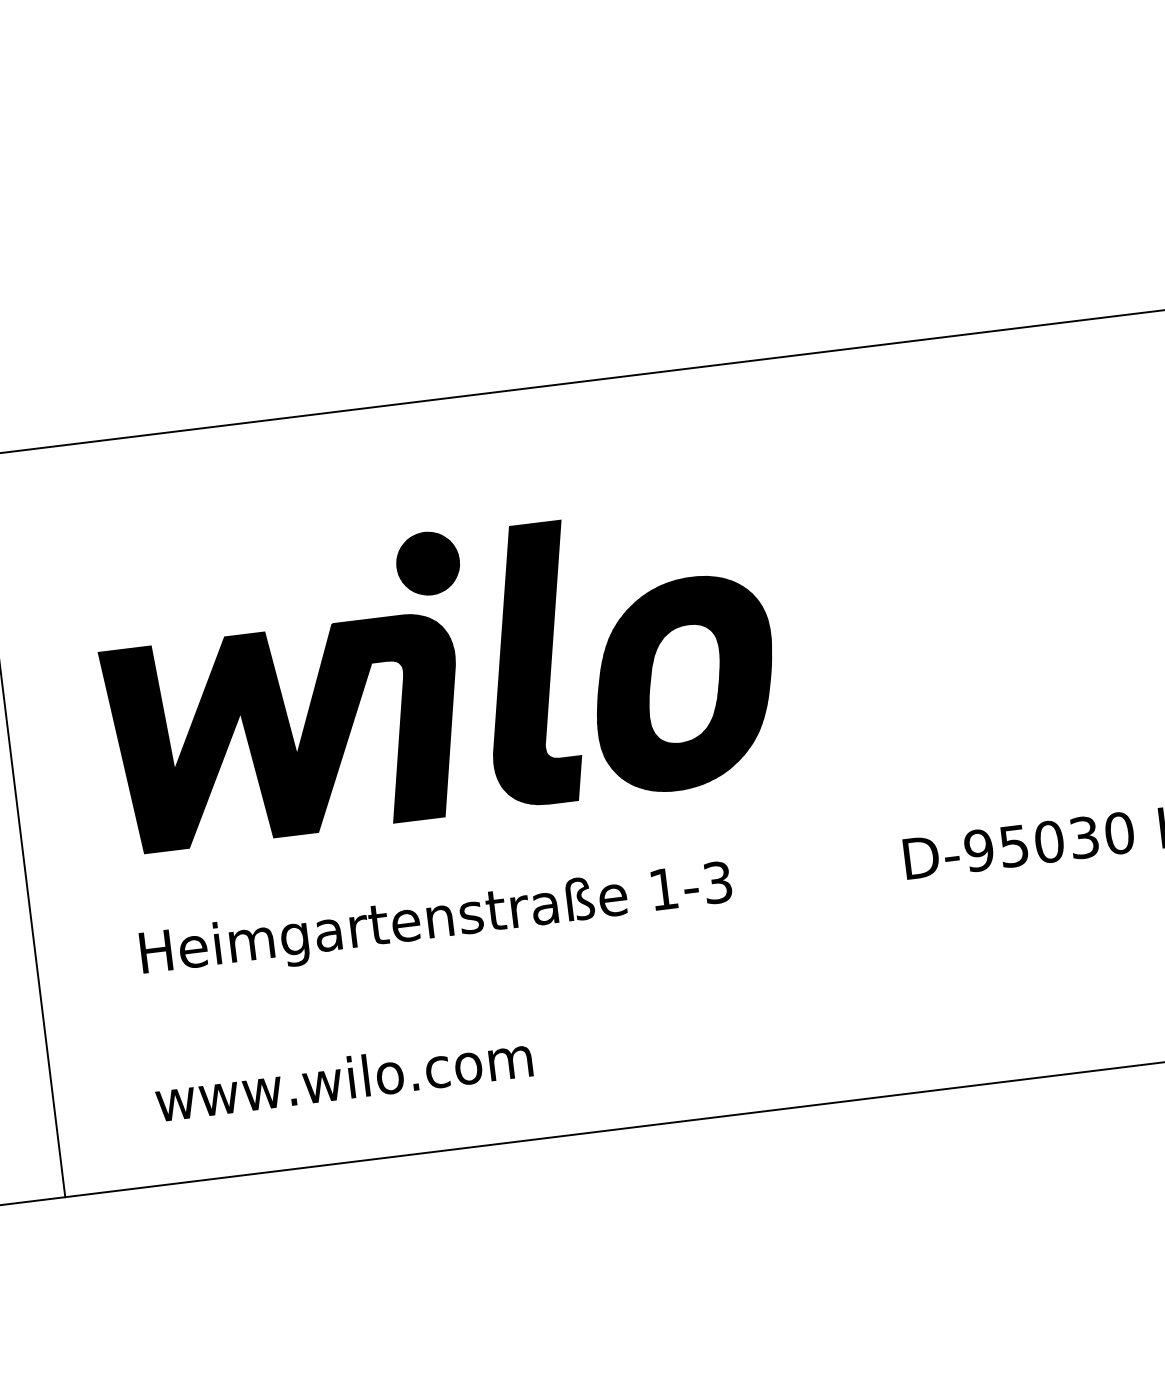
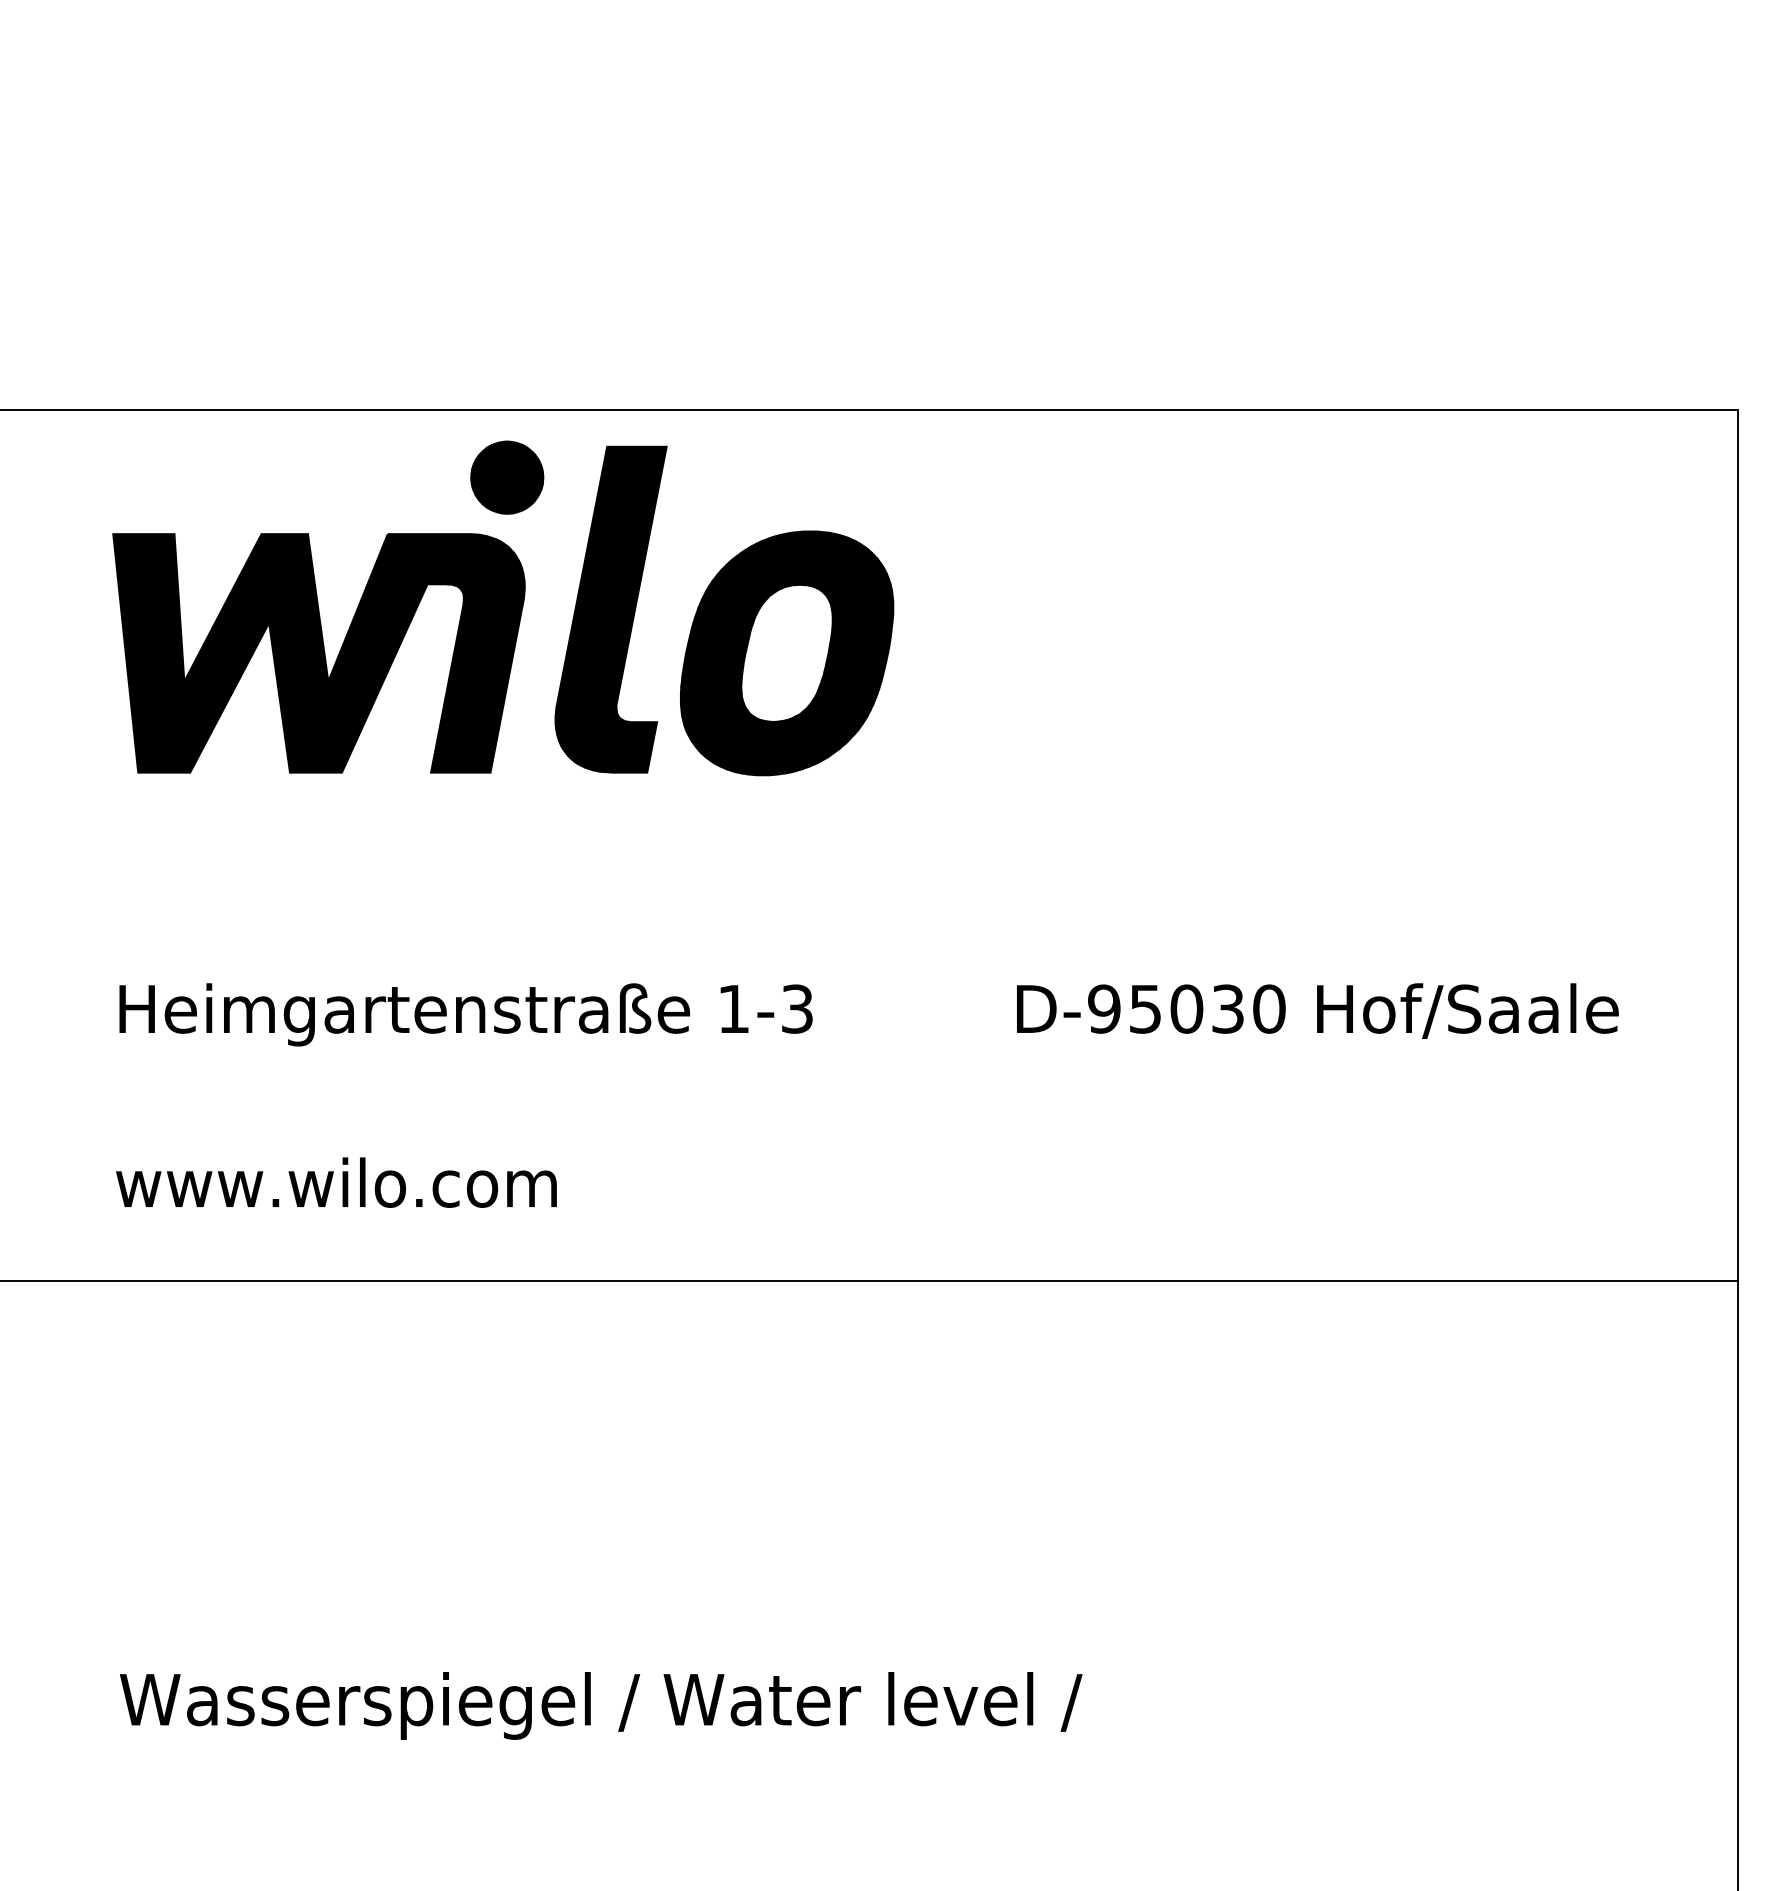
part: (438, 675) -> (503, 608), moved

